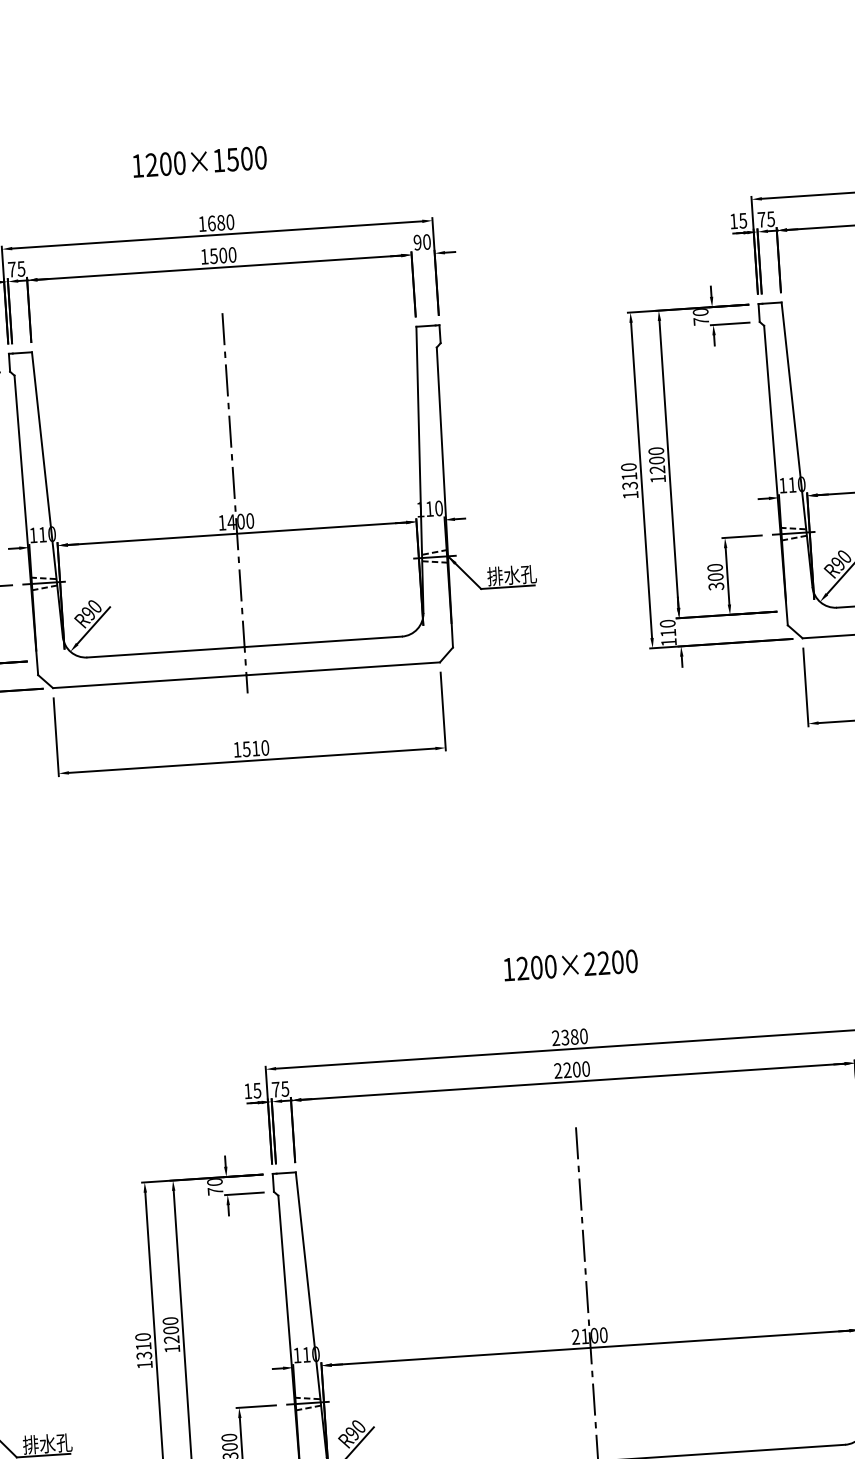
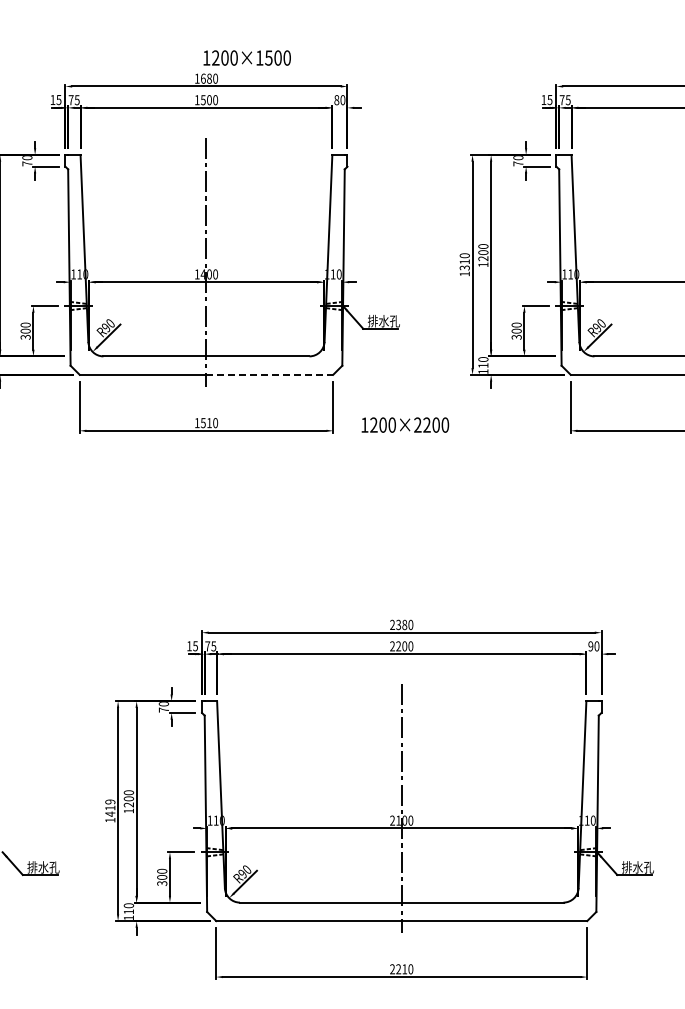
text: (198, 161) -> (246, 57), moved
text: (417, 243) -> (336, 100), 90 -> 80
line: (344, 668) -> (270, 374), solid -> dashed
text: (570, 964) -> (405, 424), moved
text: (143, 1345) -> (110, 807), 1310 -> 1419

